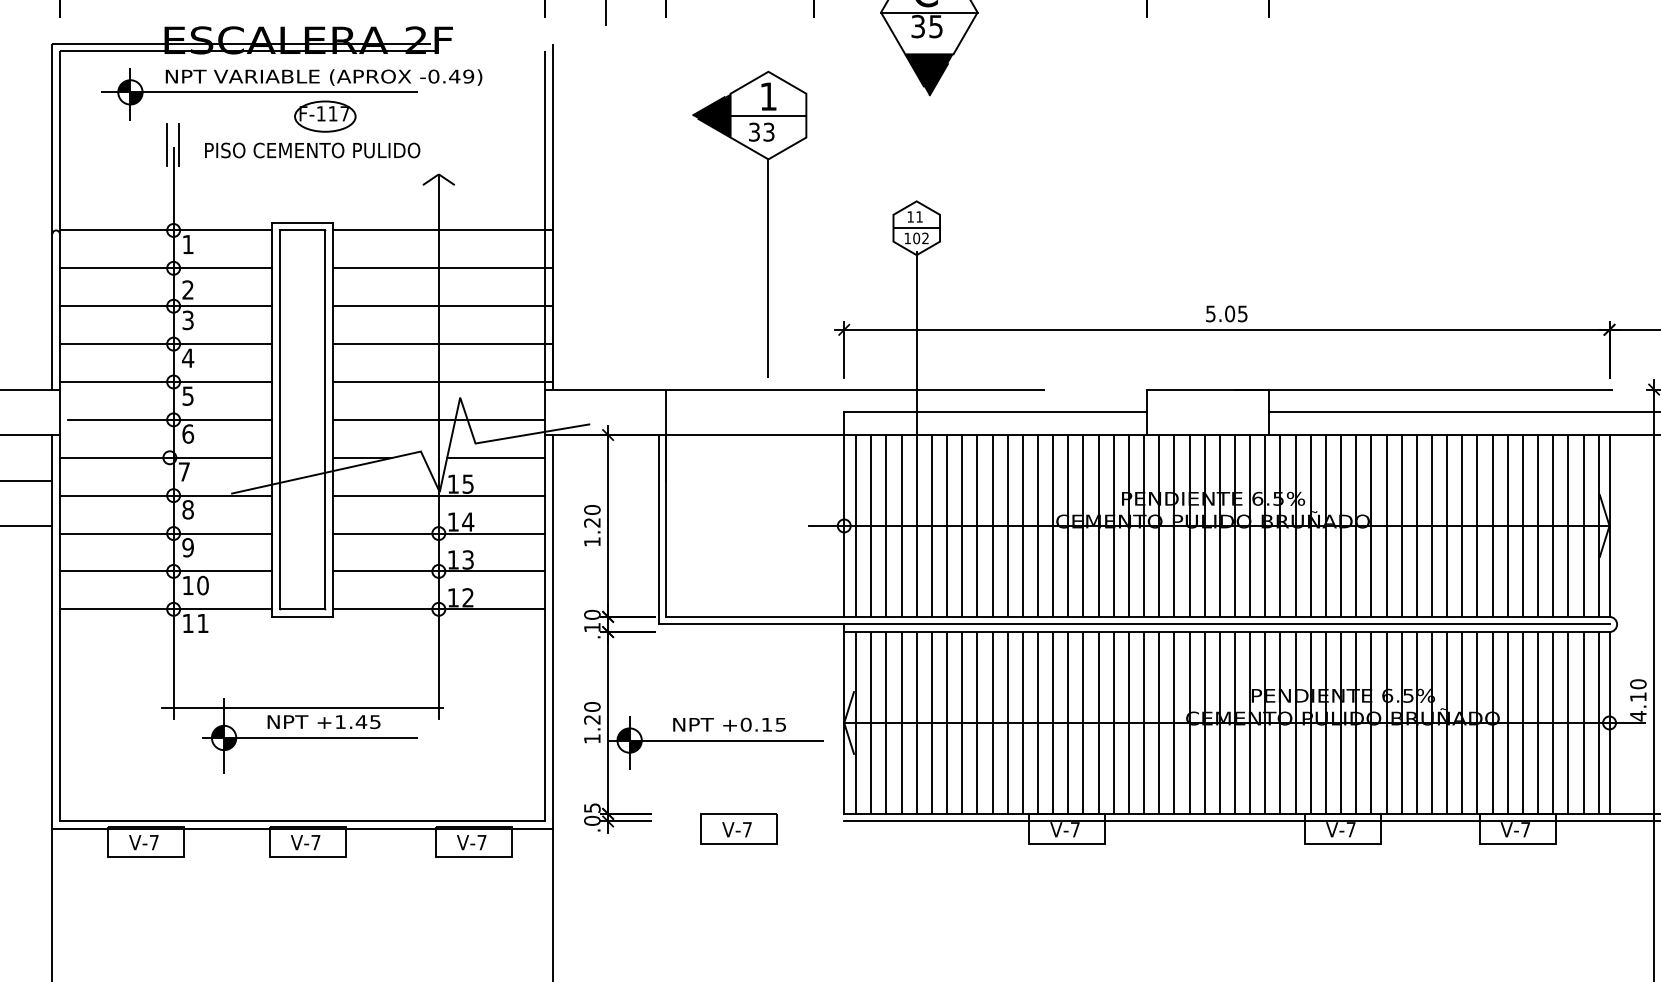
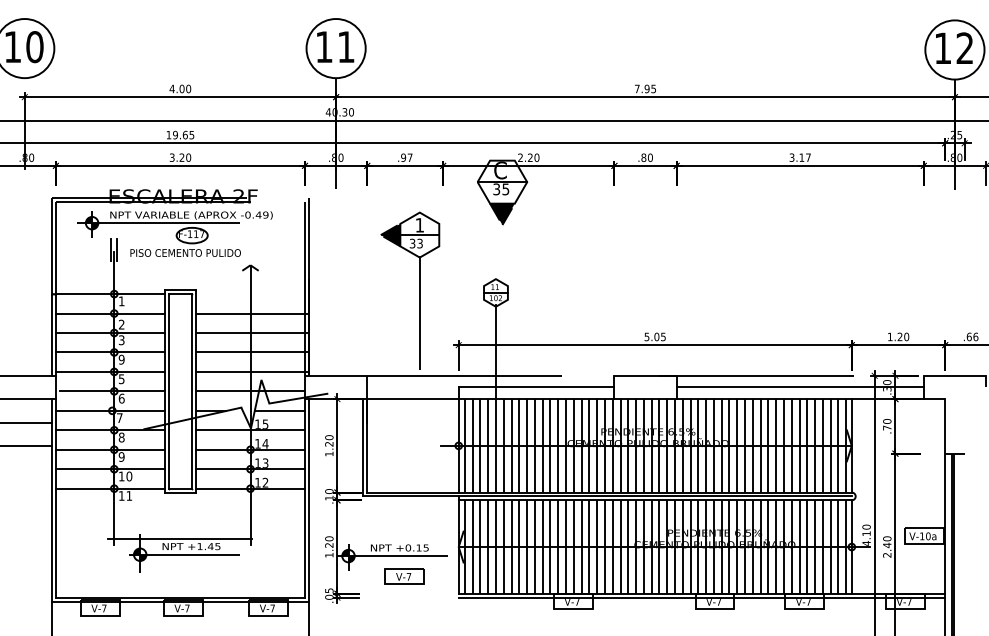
line: (442, 231) -> (252, 294), removed
text: (187, 357) -> (121, 359), 4 -> 9
part: (738, 828) -> (404, 576), moved

